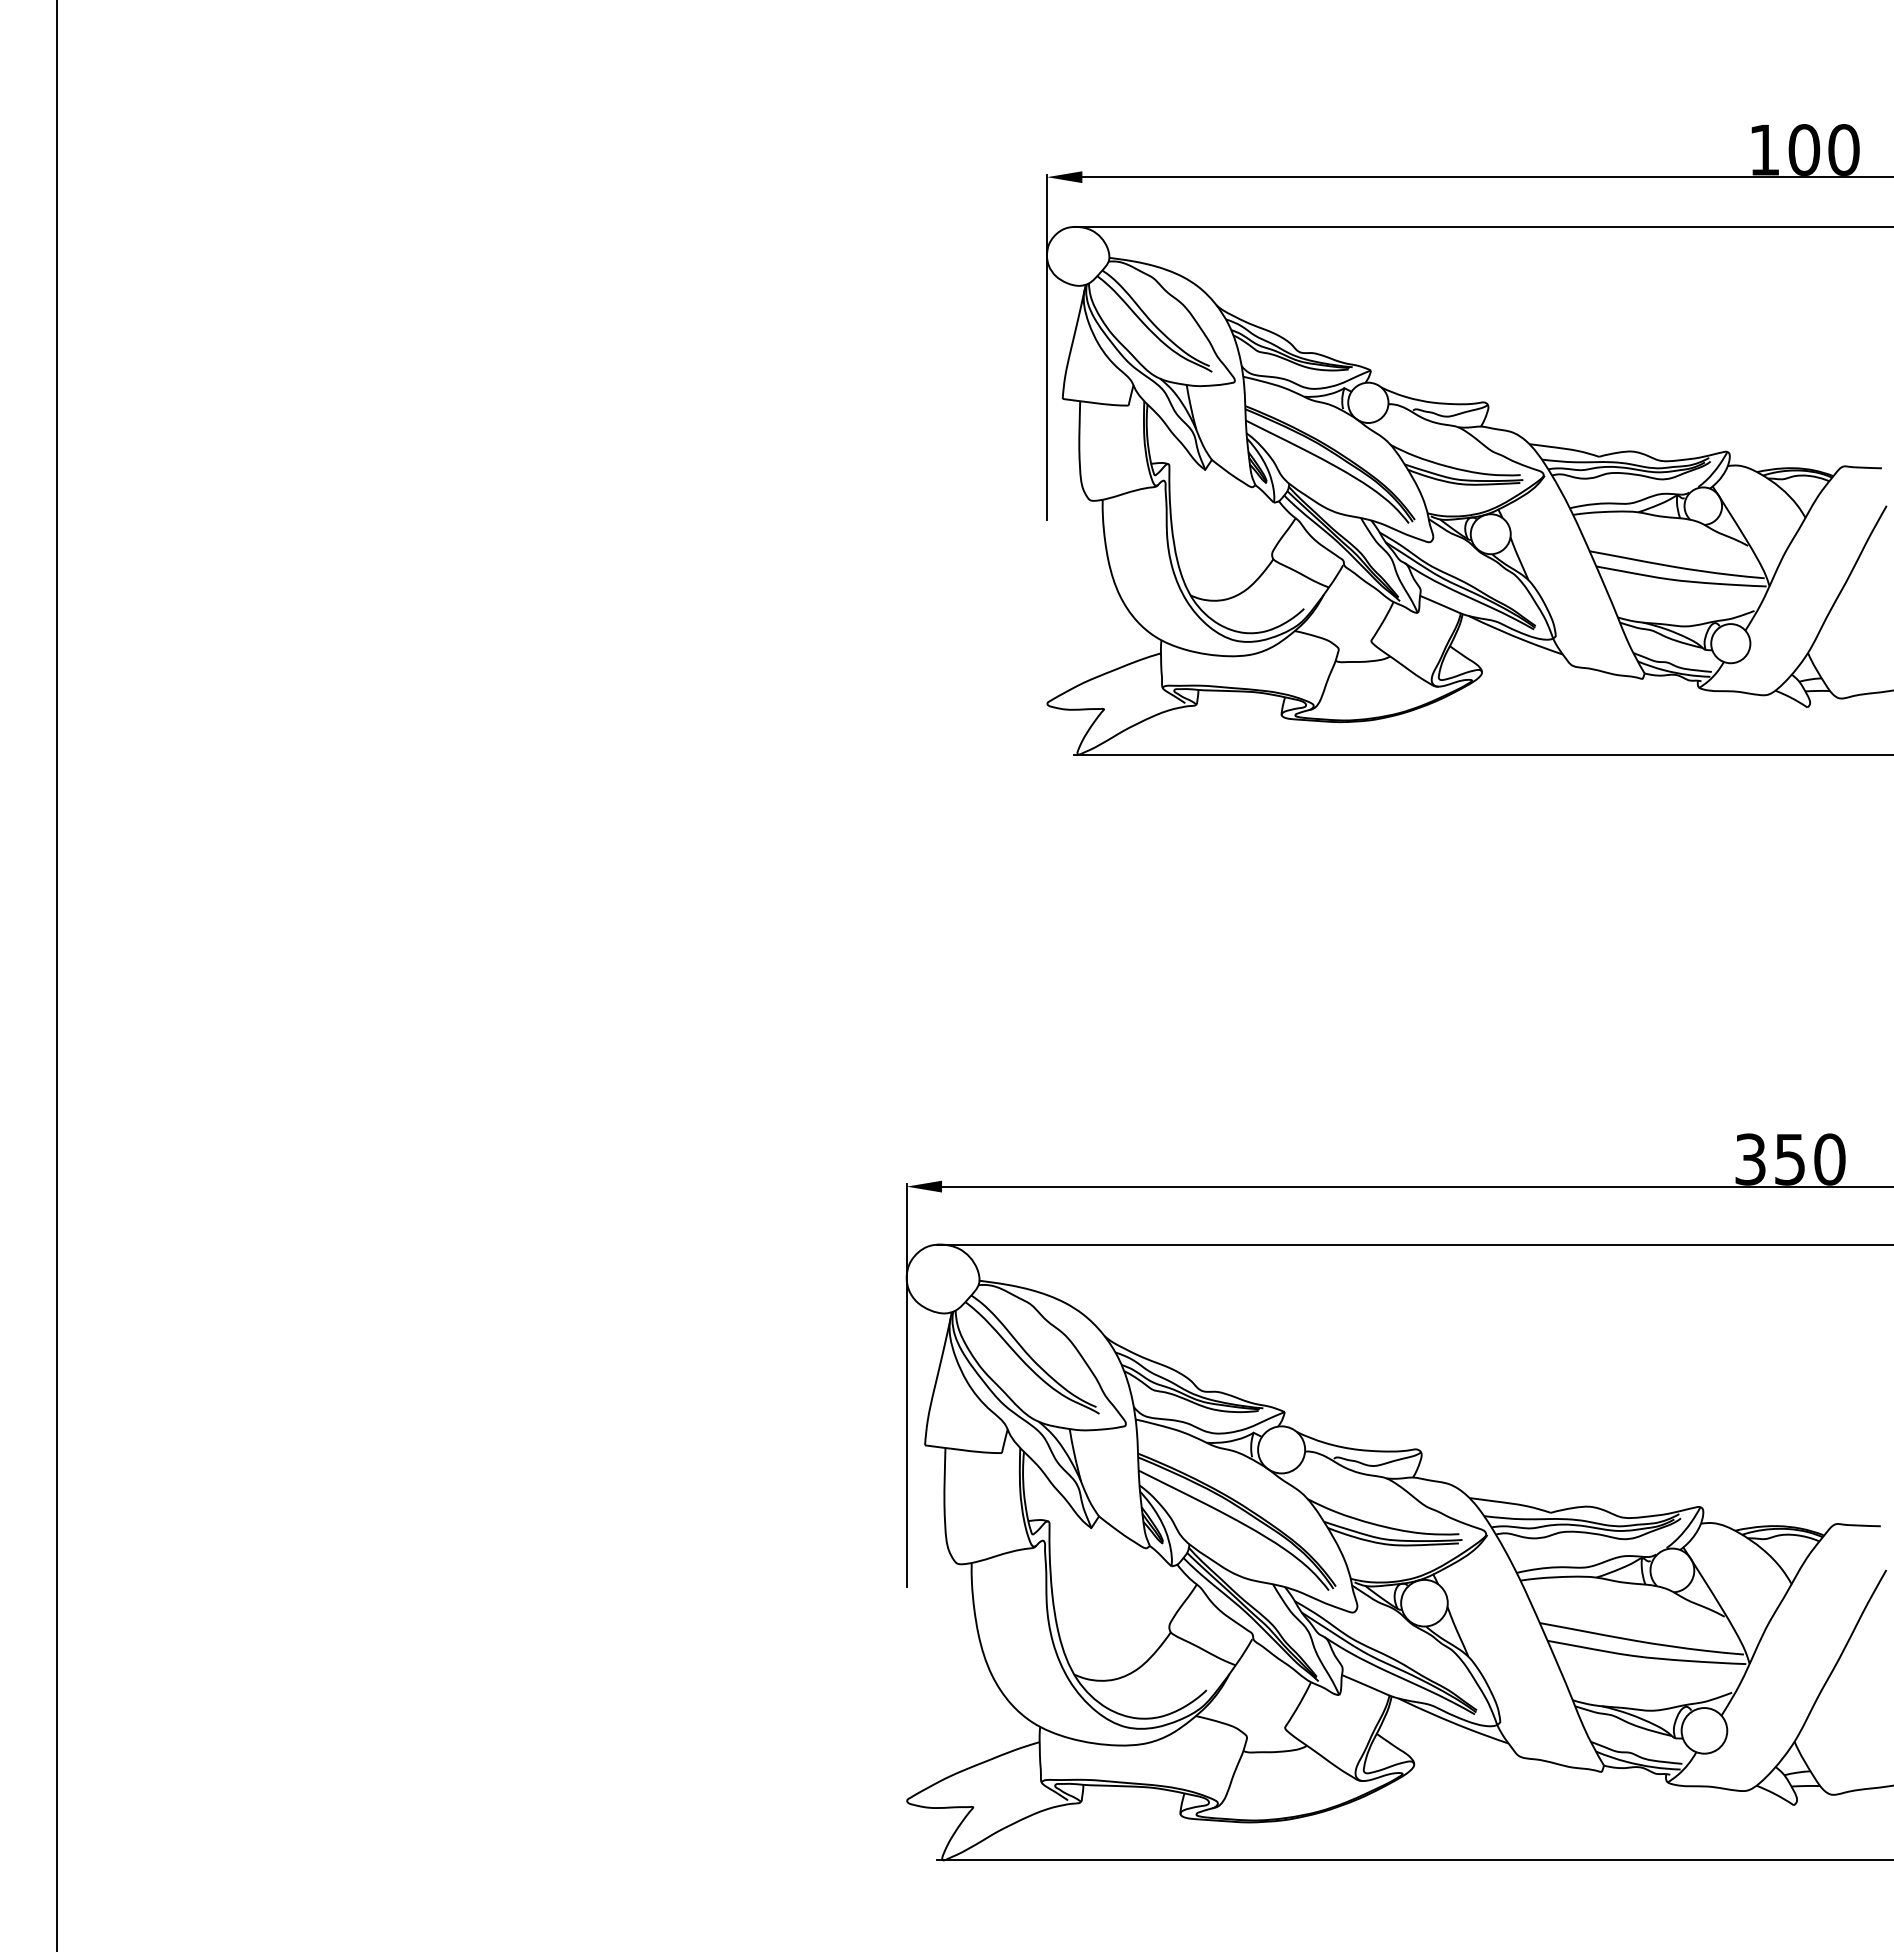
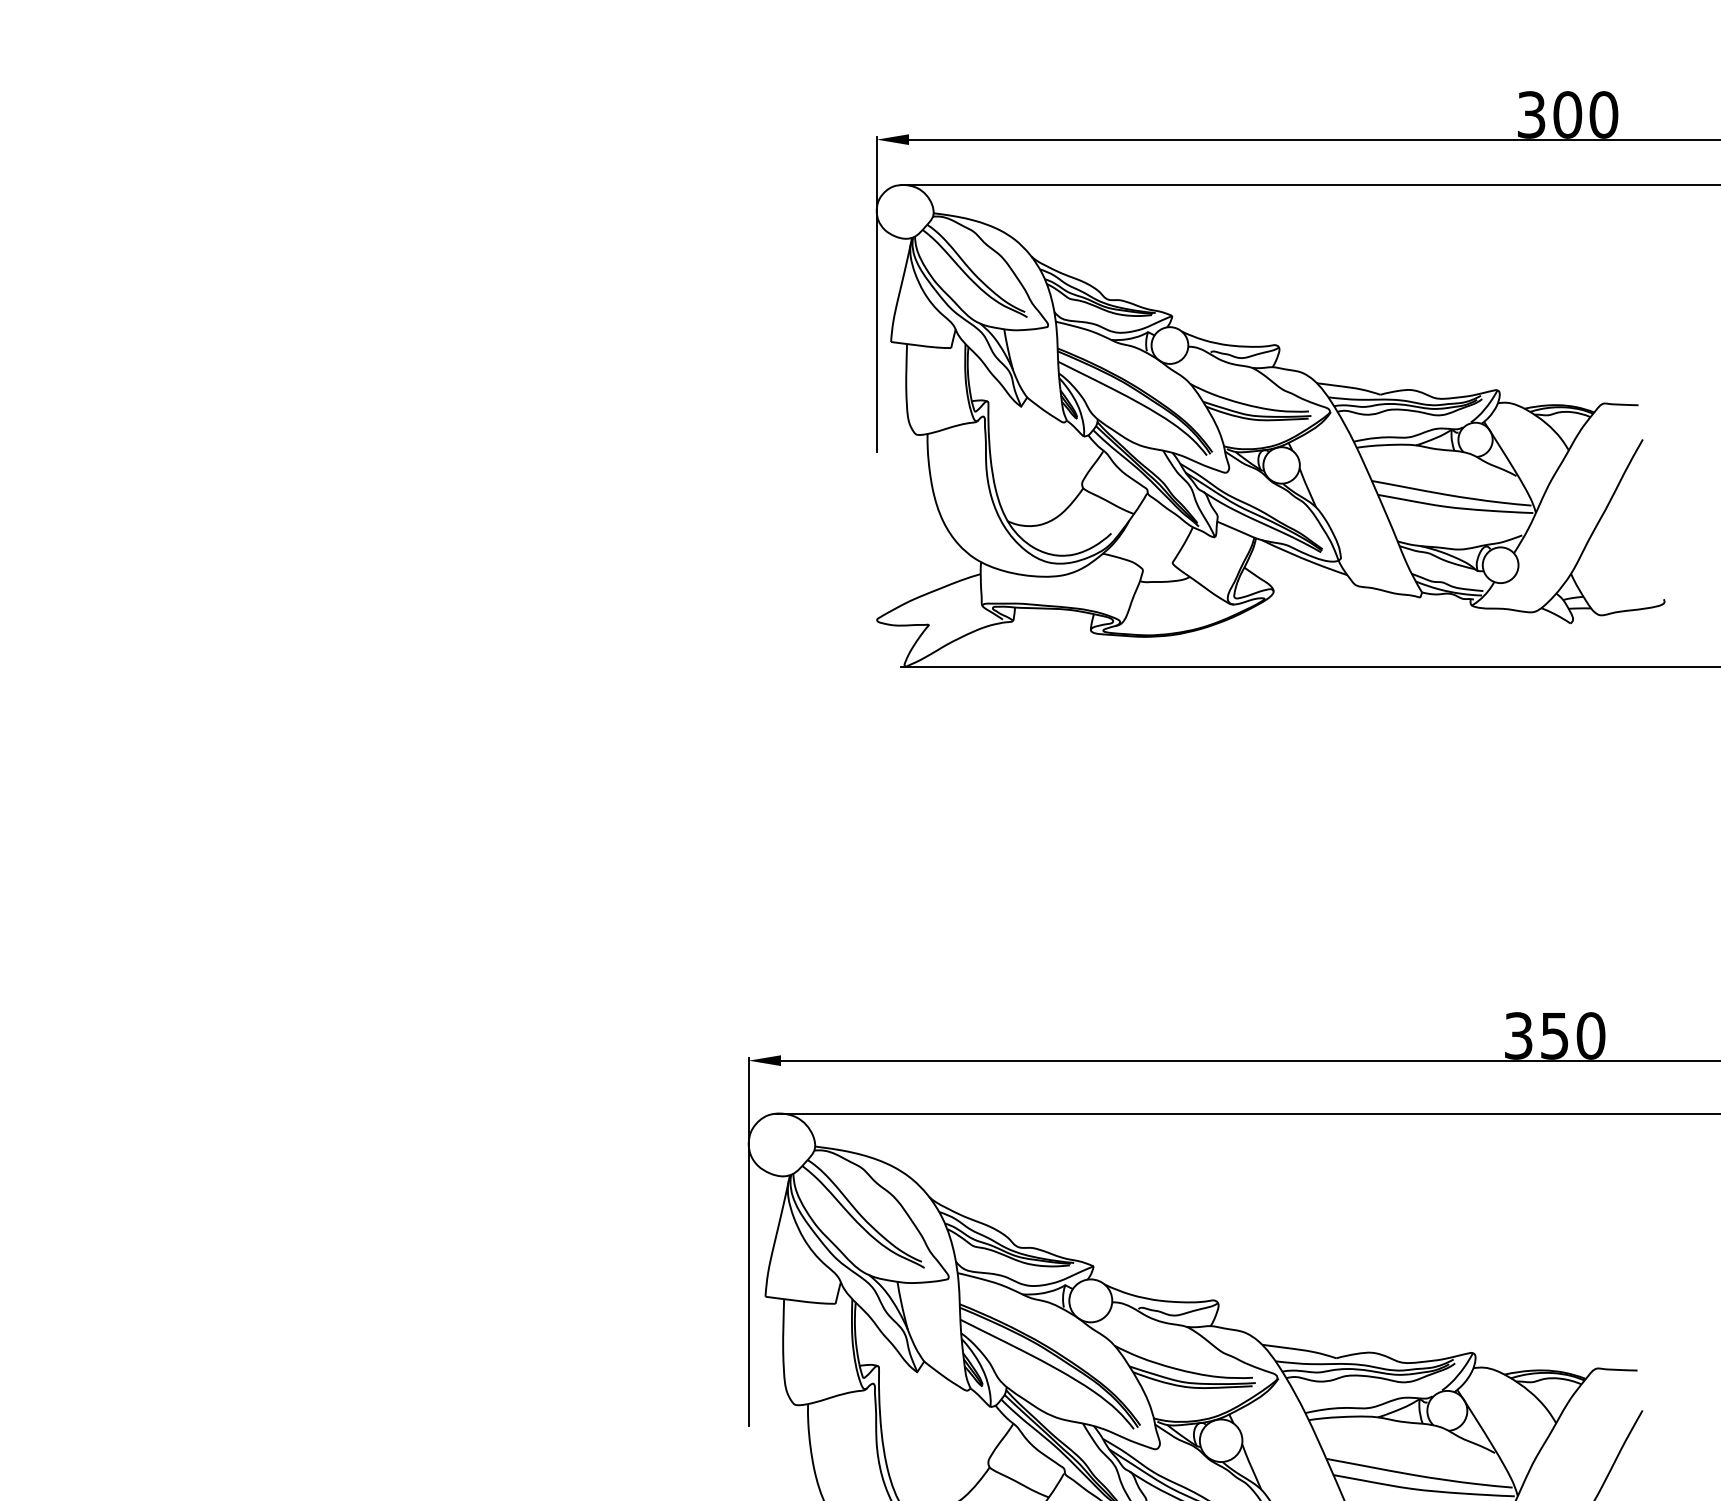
text: (1764, 149) -> (1531, 114), 100 -> 300

